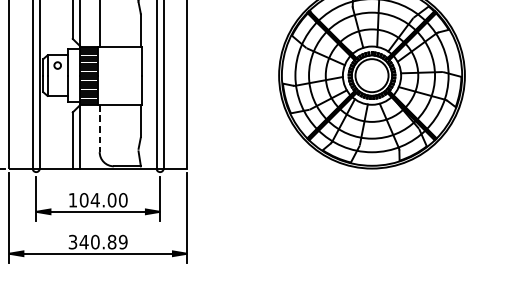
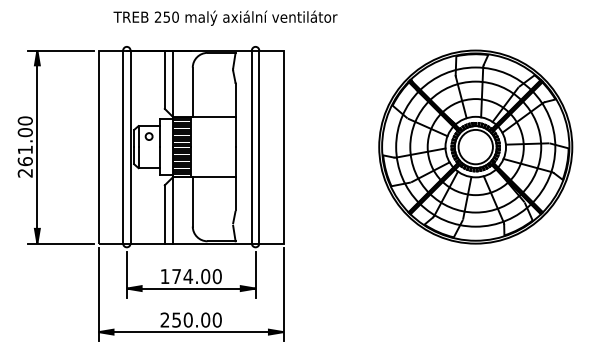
line: (99, 128) -> (192, 201), dashed -> solid
text: (84, 200) -> (176, 276), 104.00 -> 174.00
text: (97, 241) -> (190, 319), 340.89 -> 250.00

